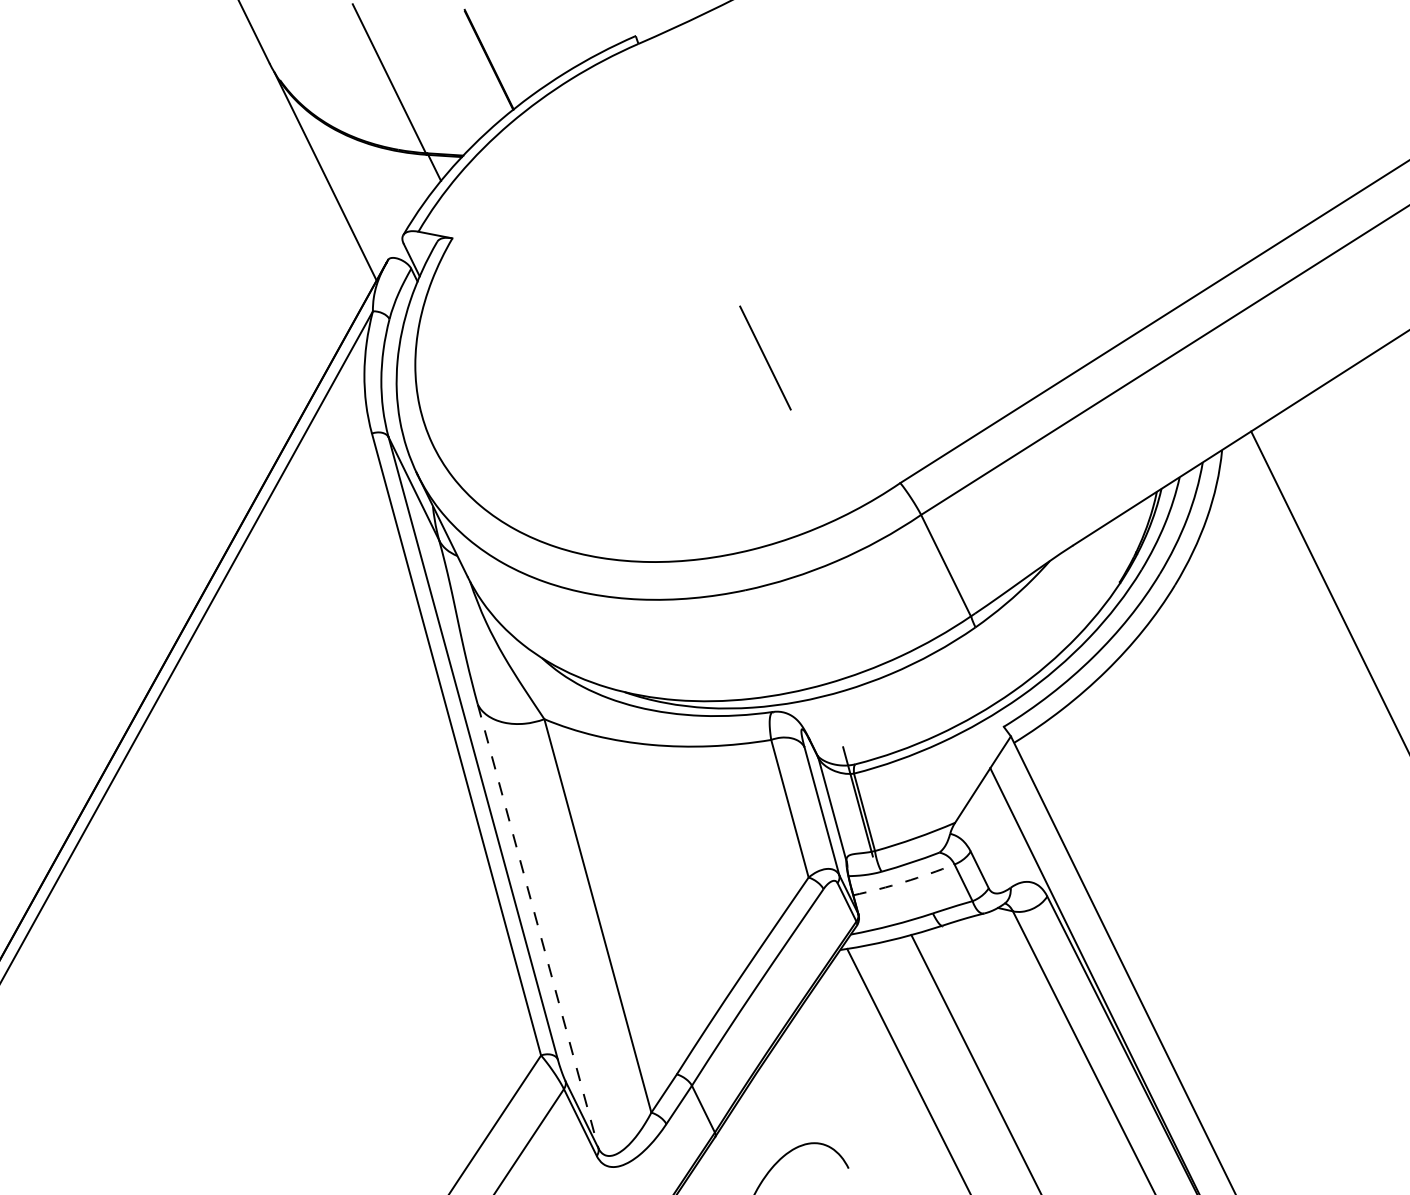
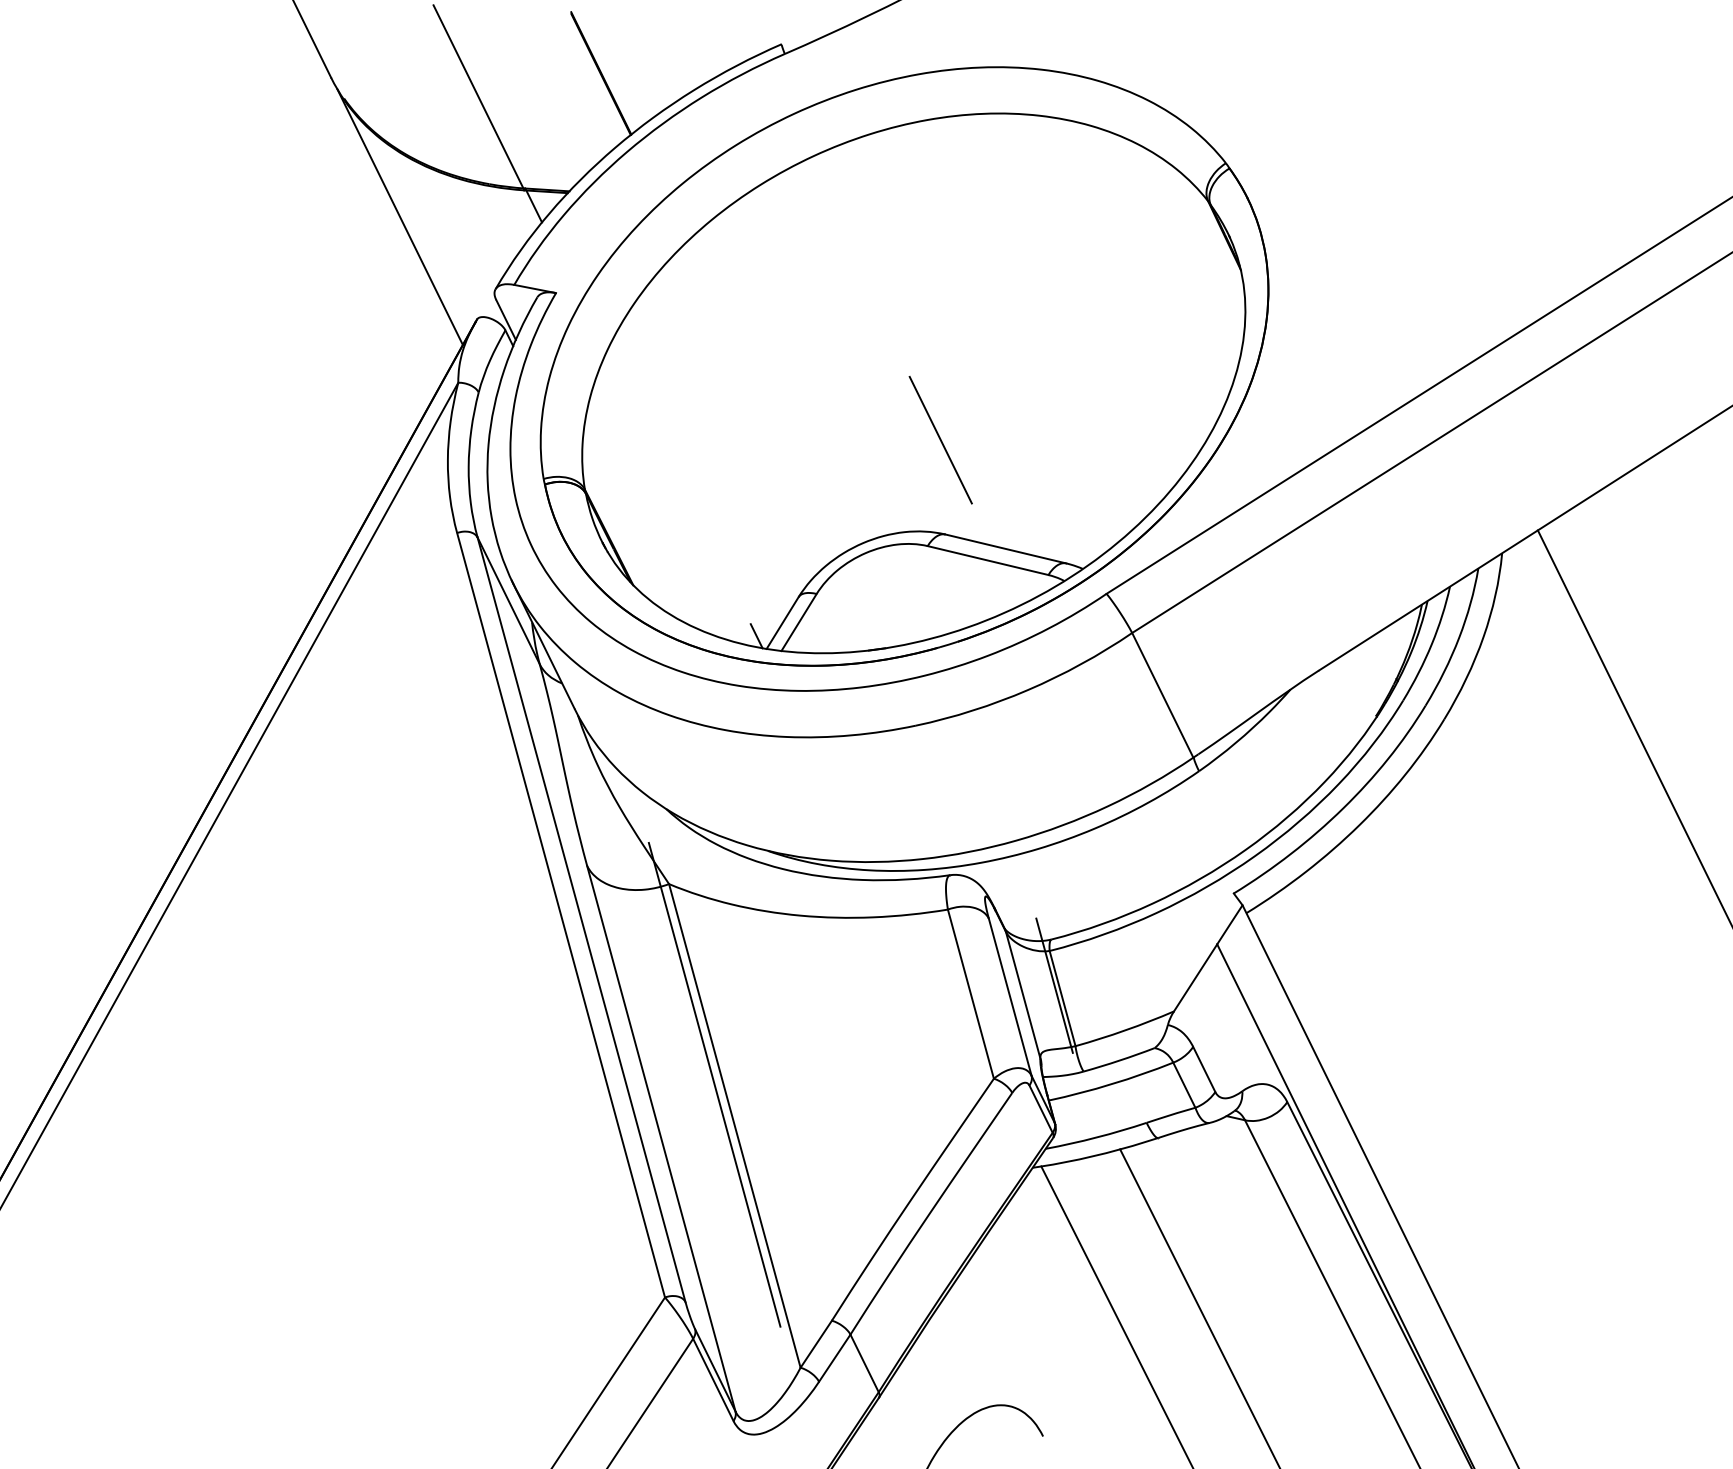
part: (735, 297) -> (903, 365), added
arc: (904, 881) -> (1111, 1083), dashed -> solid
line: (580, 882) -> (713, 1084), added
line: (538, 926) -> (661, 1138), dashed -> solid

